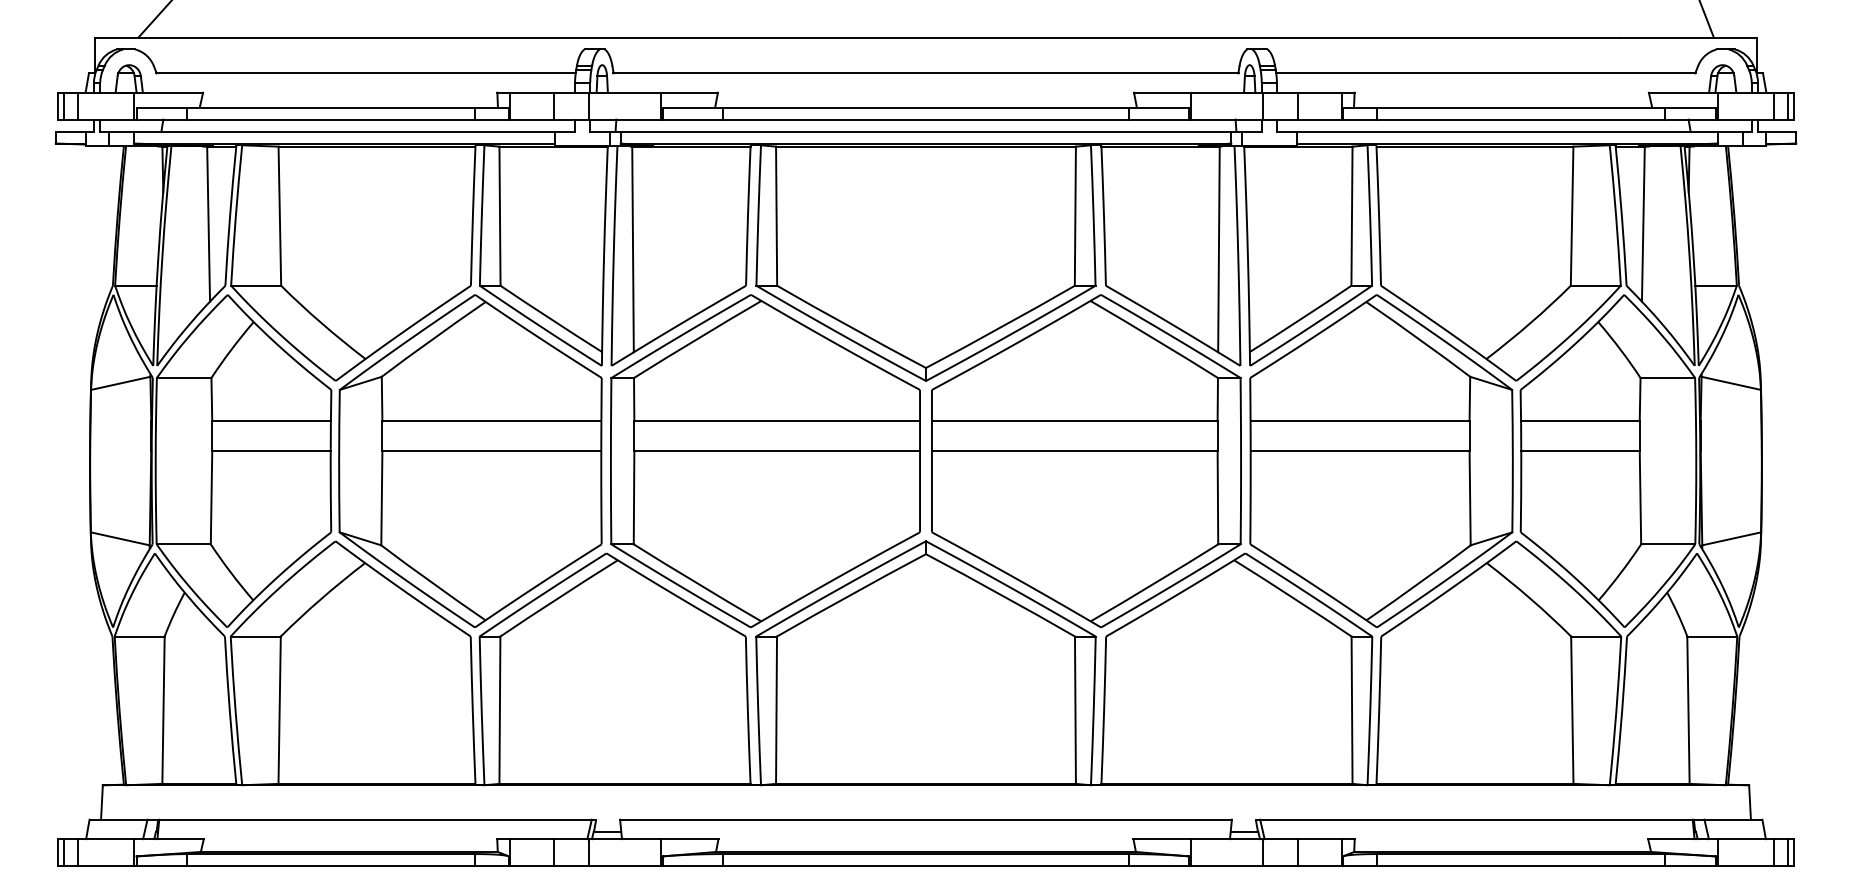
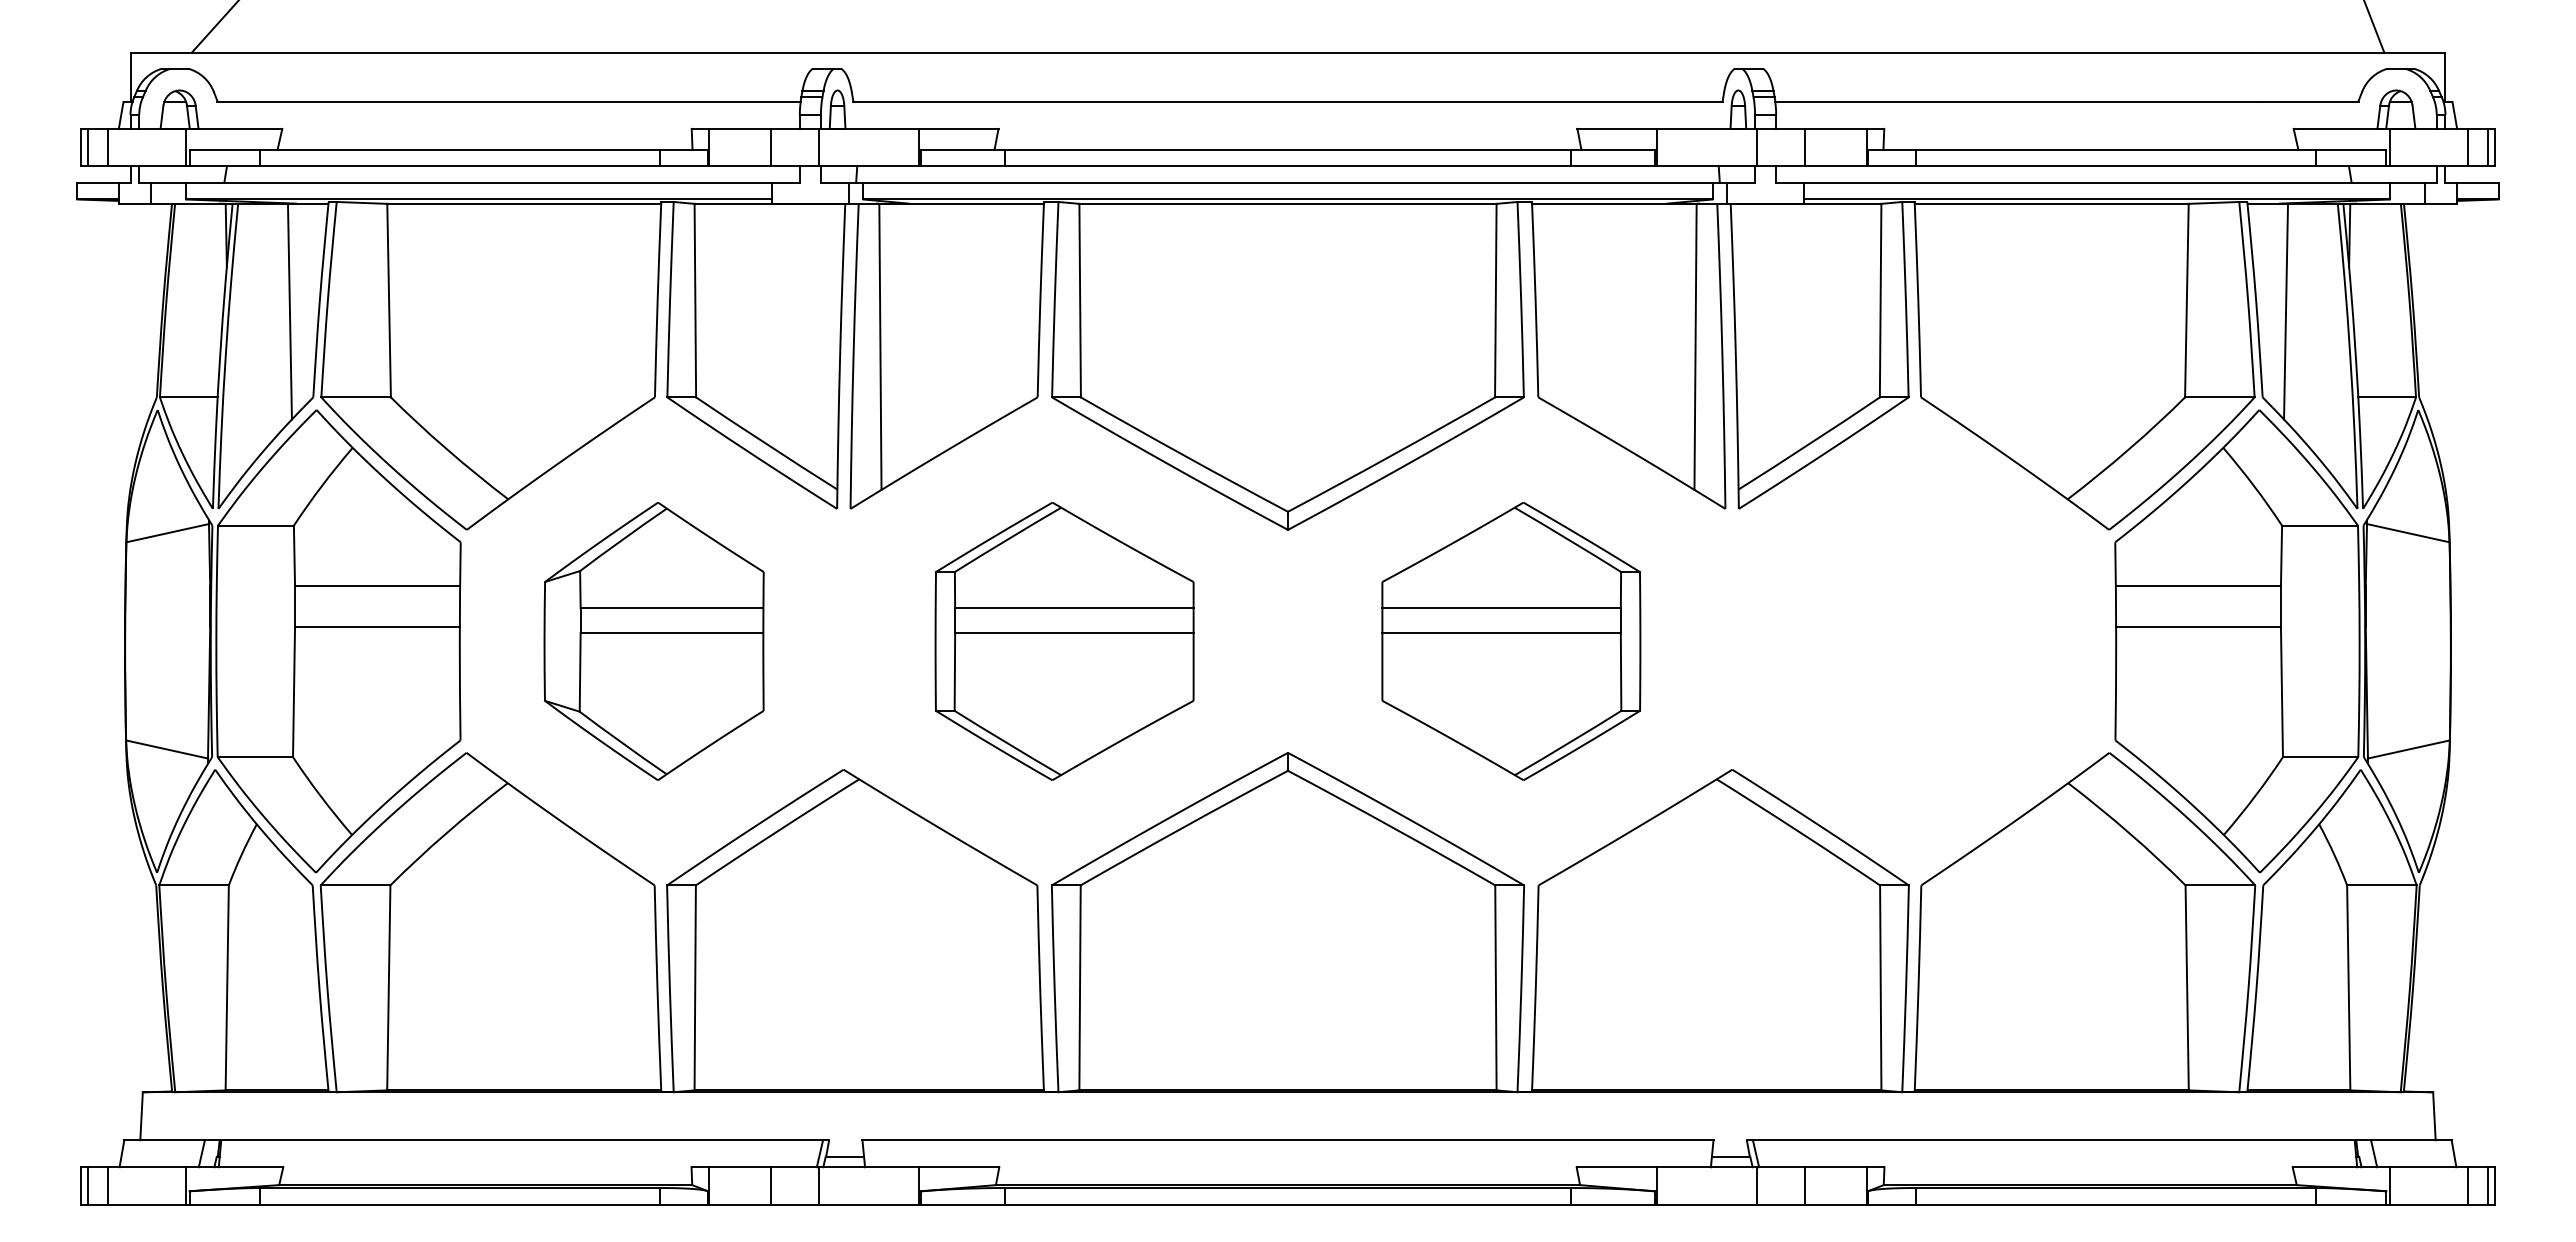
part: (469, 461) -> (653, 641), size x0.6
part: (765, 461) -> (1064, 641), size x0.6
part: (1086, 461) -> (1511, 641), size x0.6
part: (1381, 461) -> (1921, 641), removed

